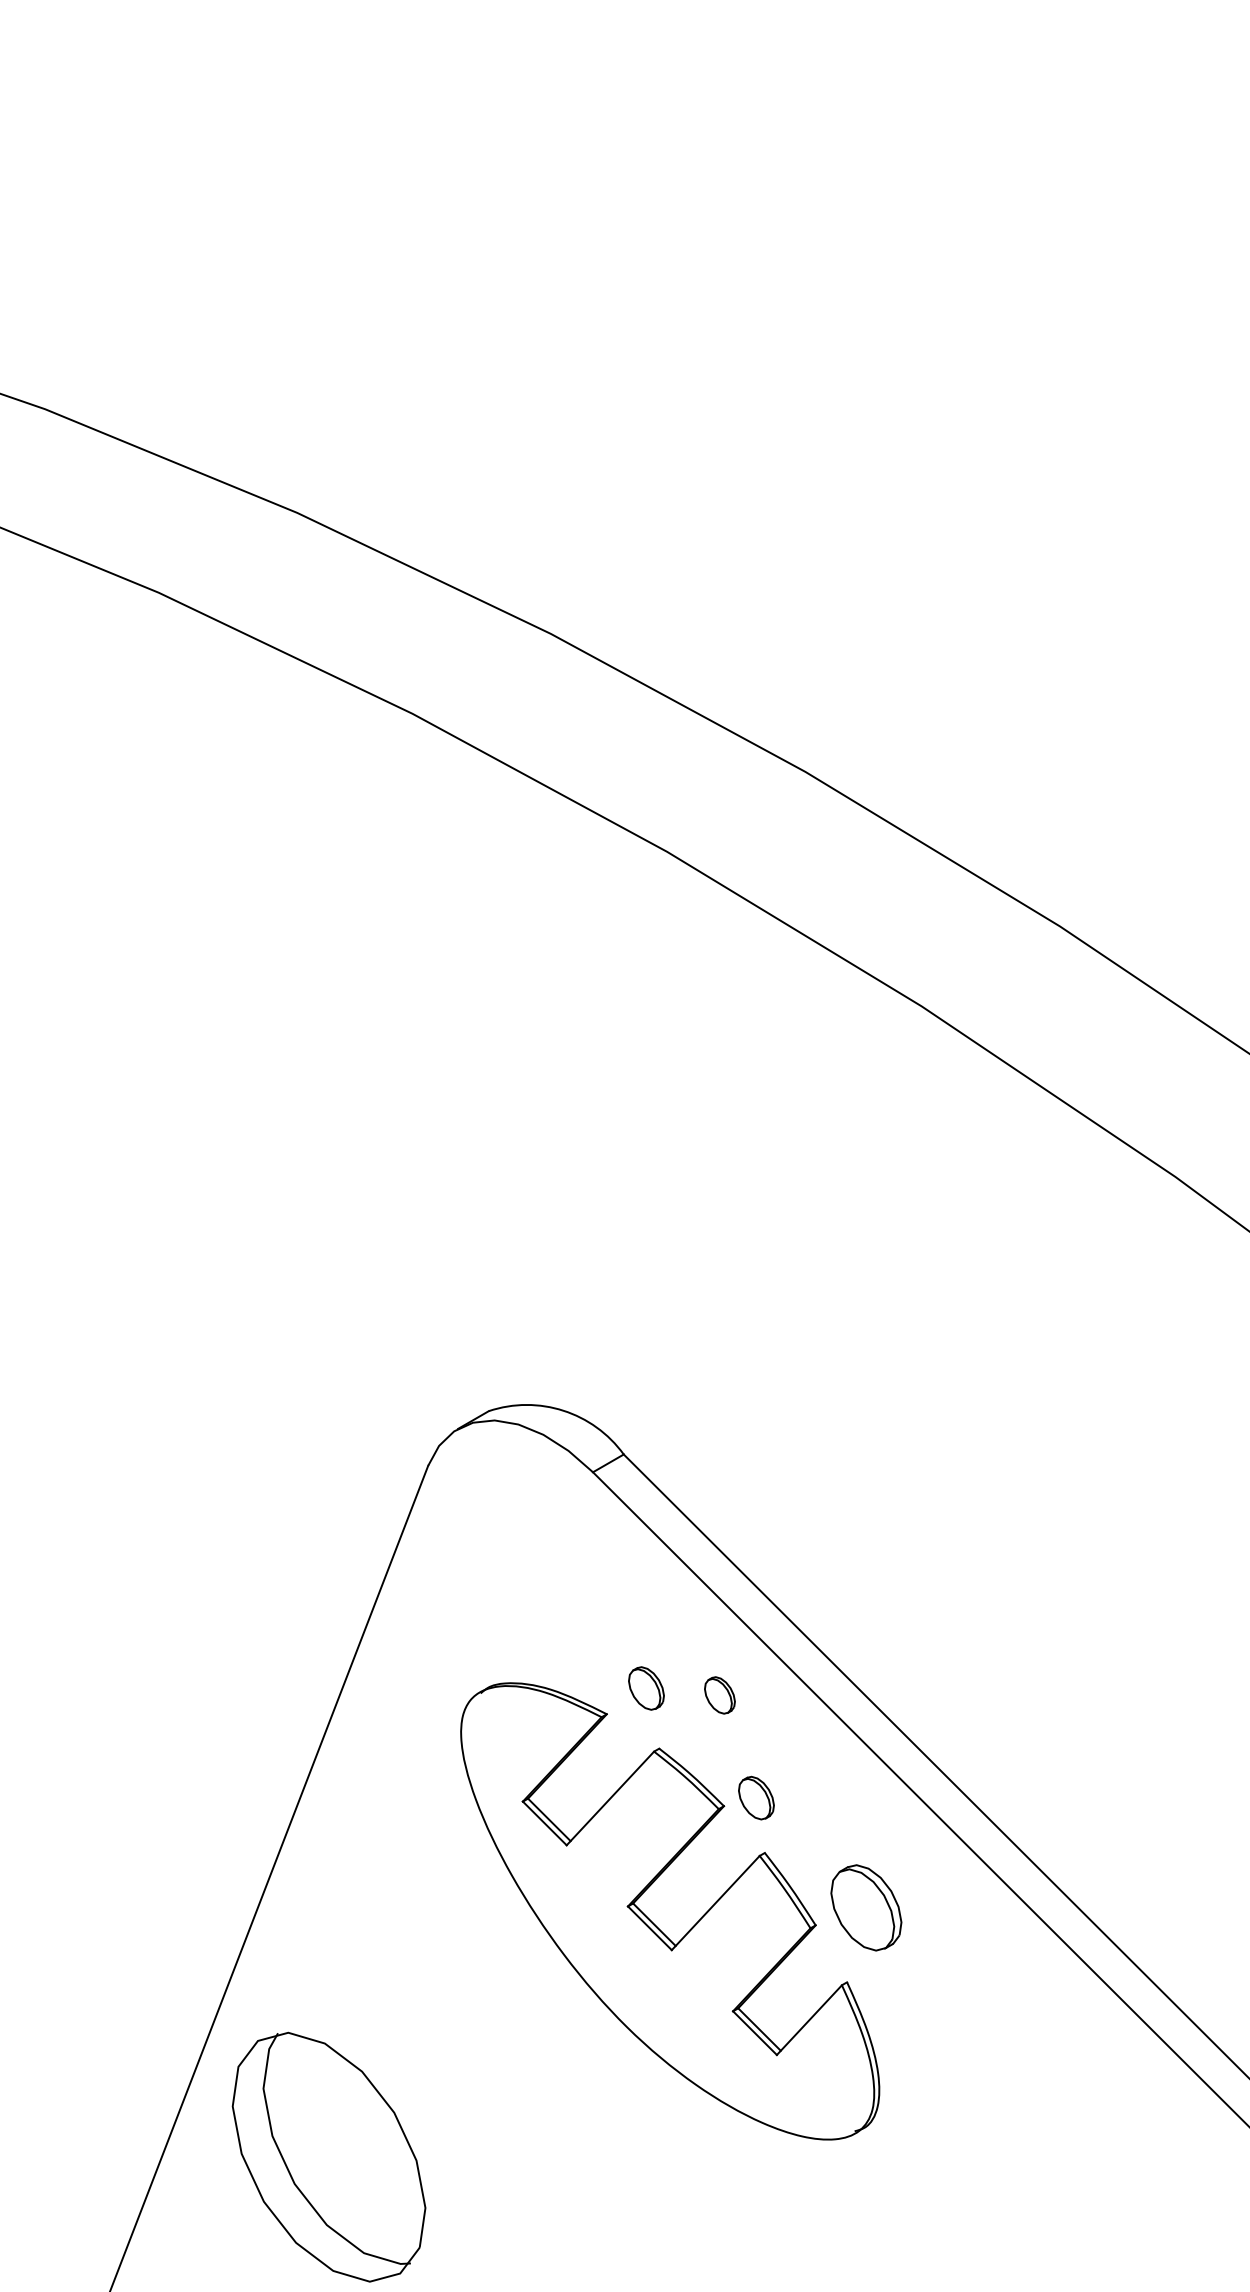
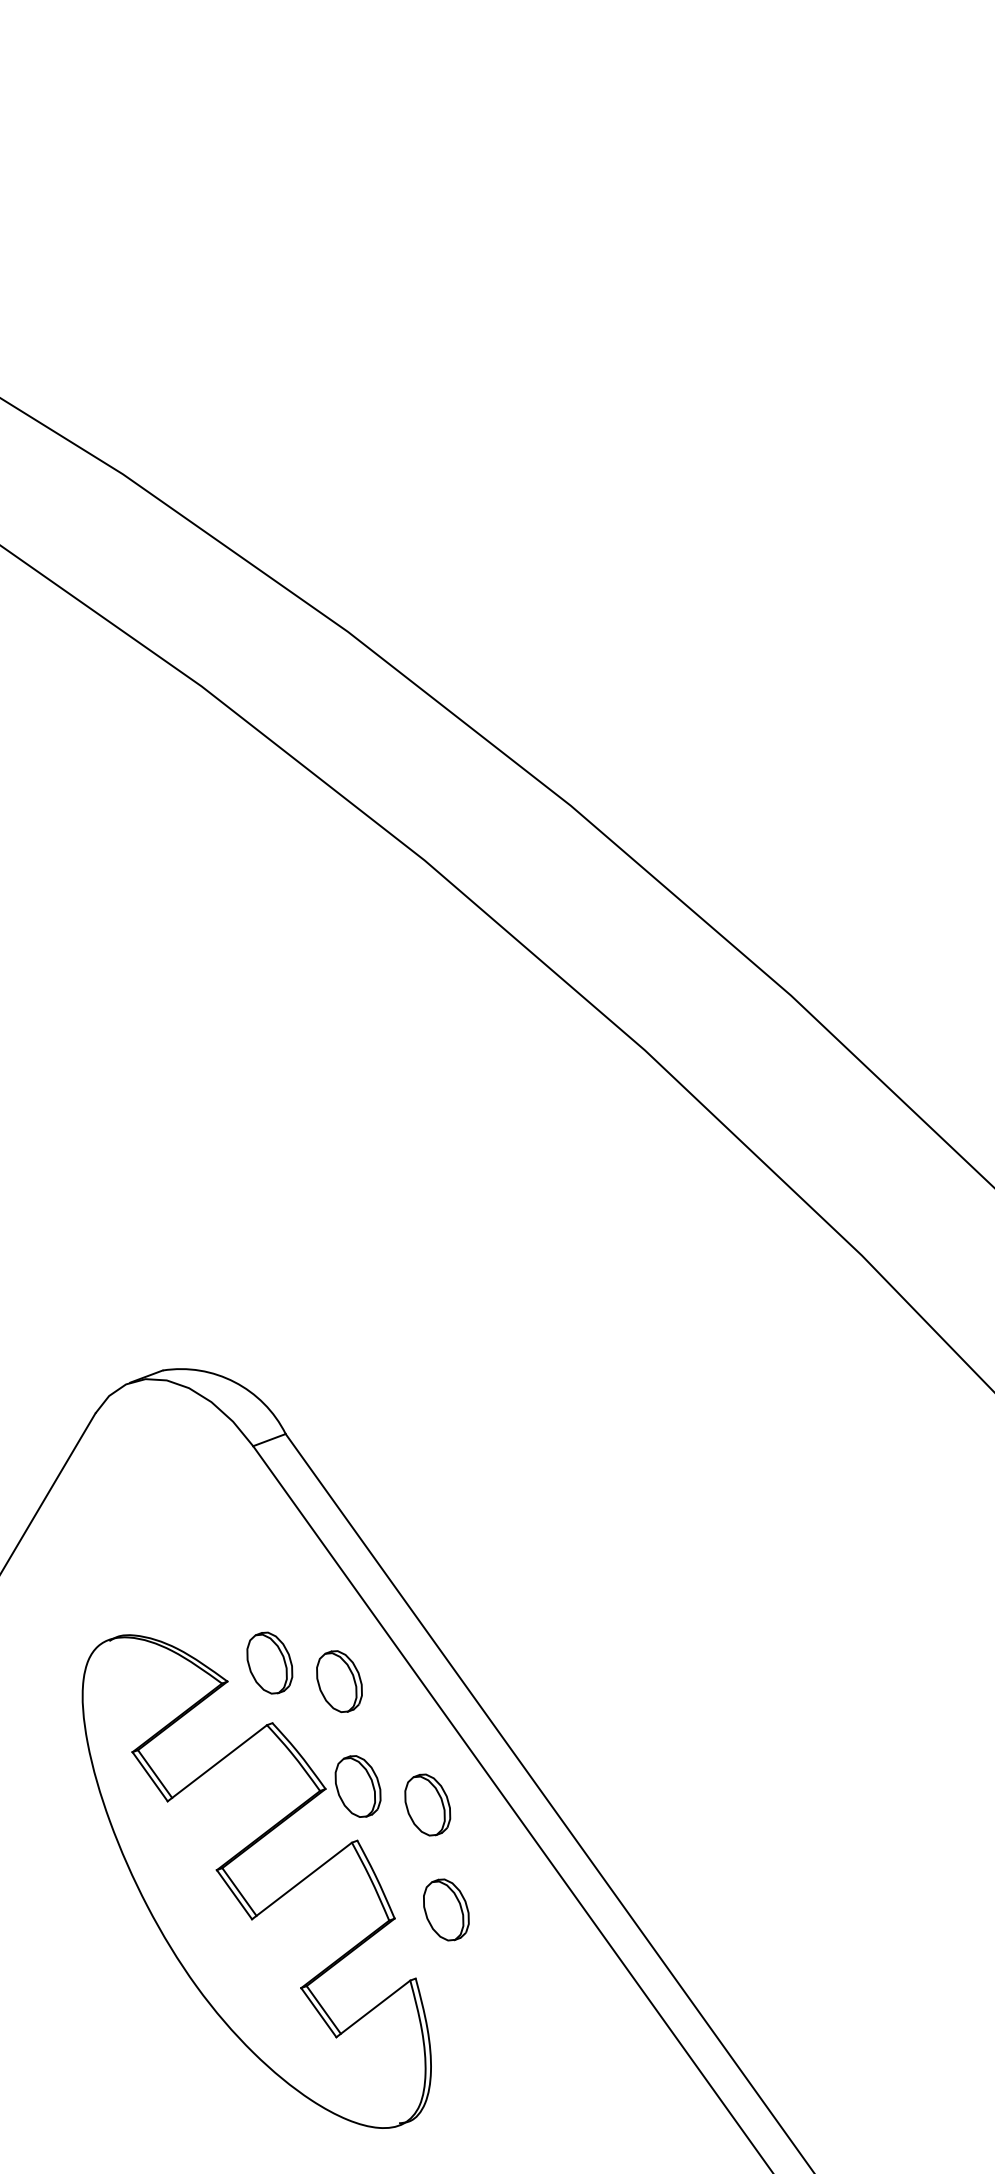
part: (646, 1688) -> (269, 1663), size x1.43
part: (719, 1695) -> (339, 1681), size x1.67
part: (756, 1797) -> (358, 1785), size x1.43
part: (829, 1804) -> (427, 1804), added
part: (866, 1907) -> (446, 1909), size x0.71

